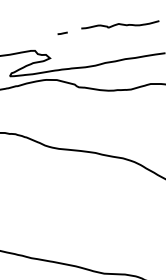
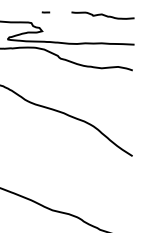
line: (62, 33) -> (45, 12), moved

